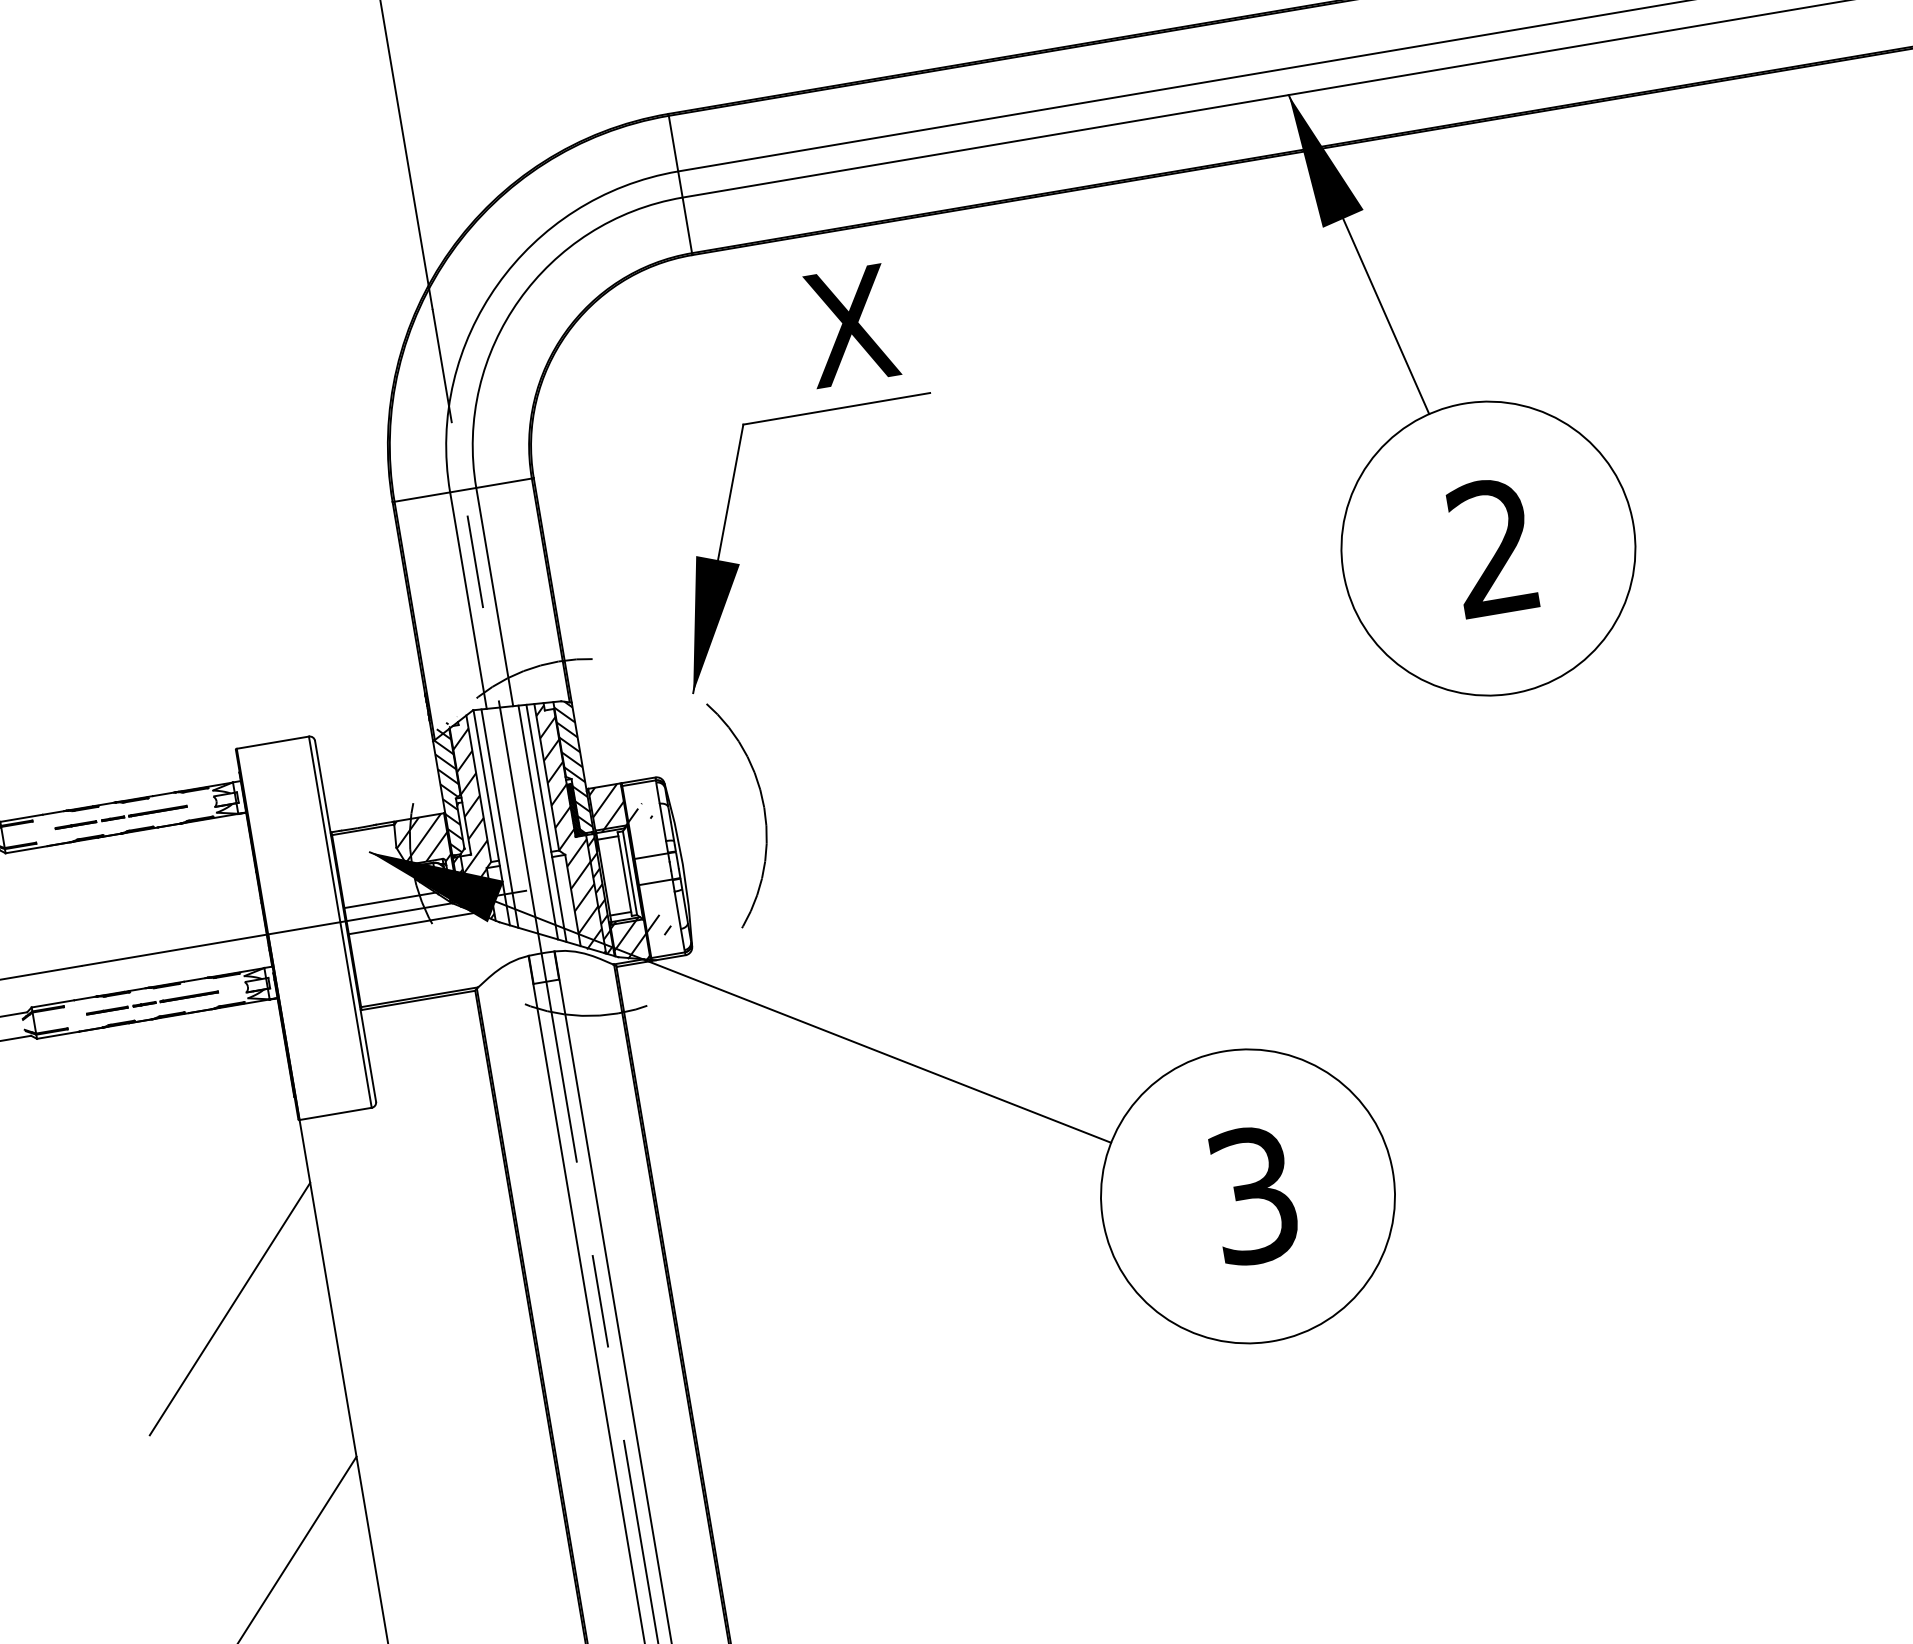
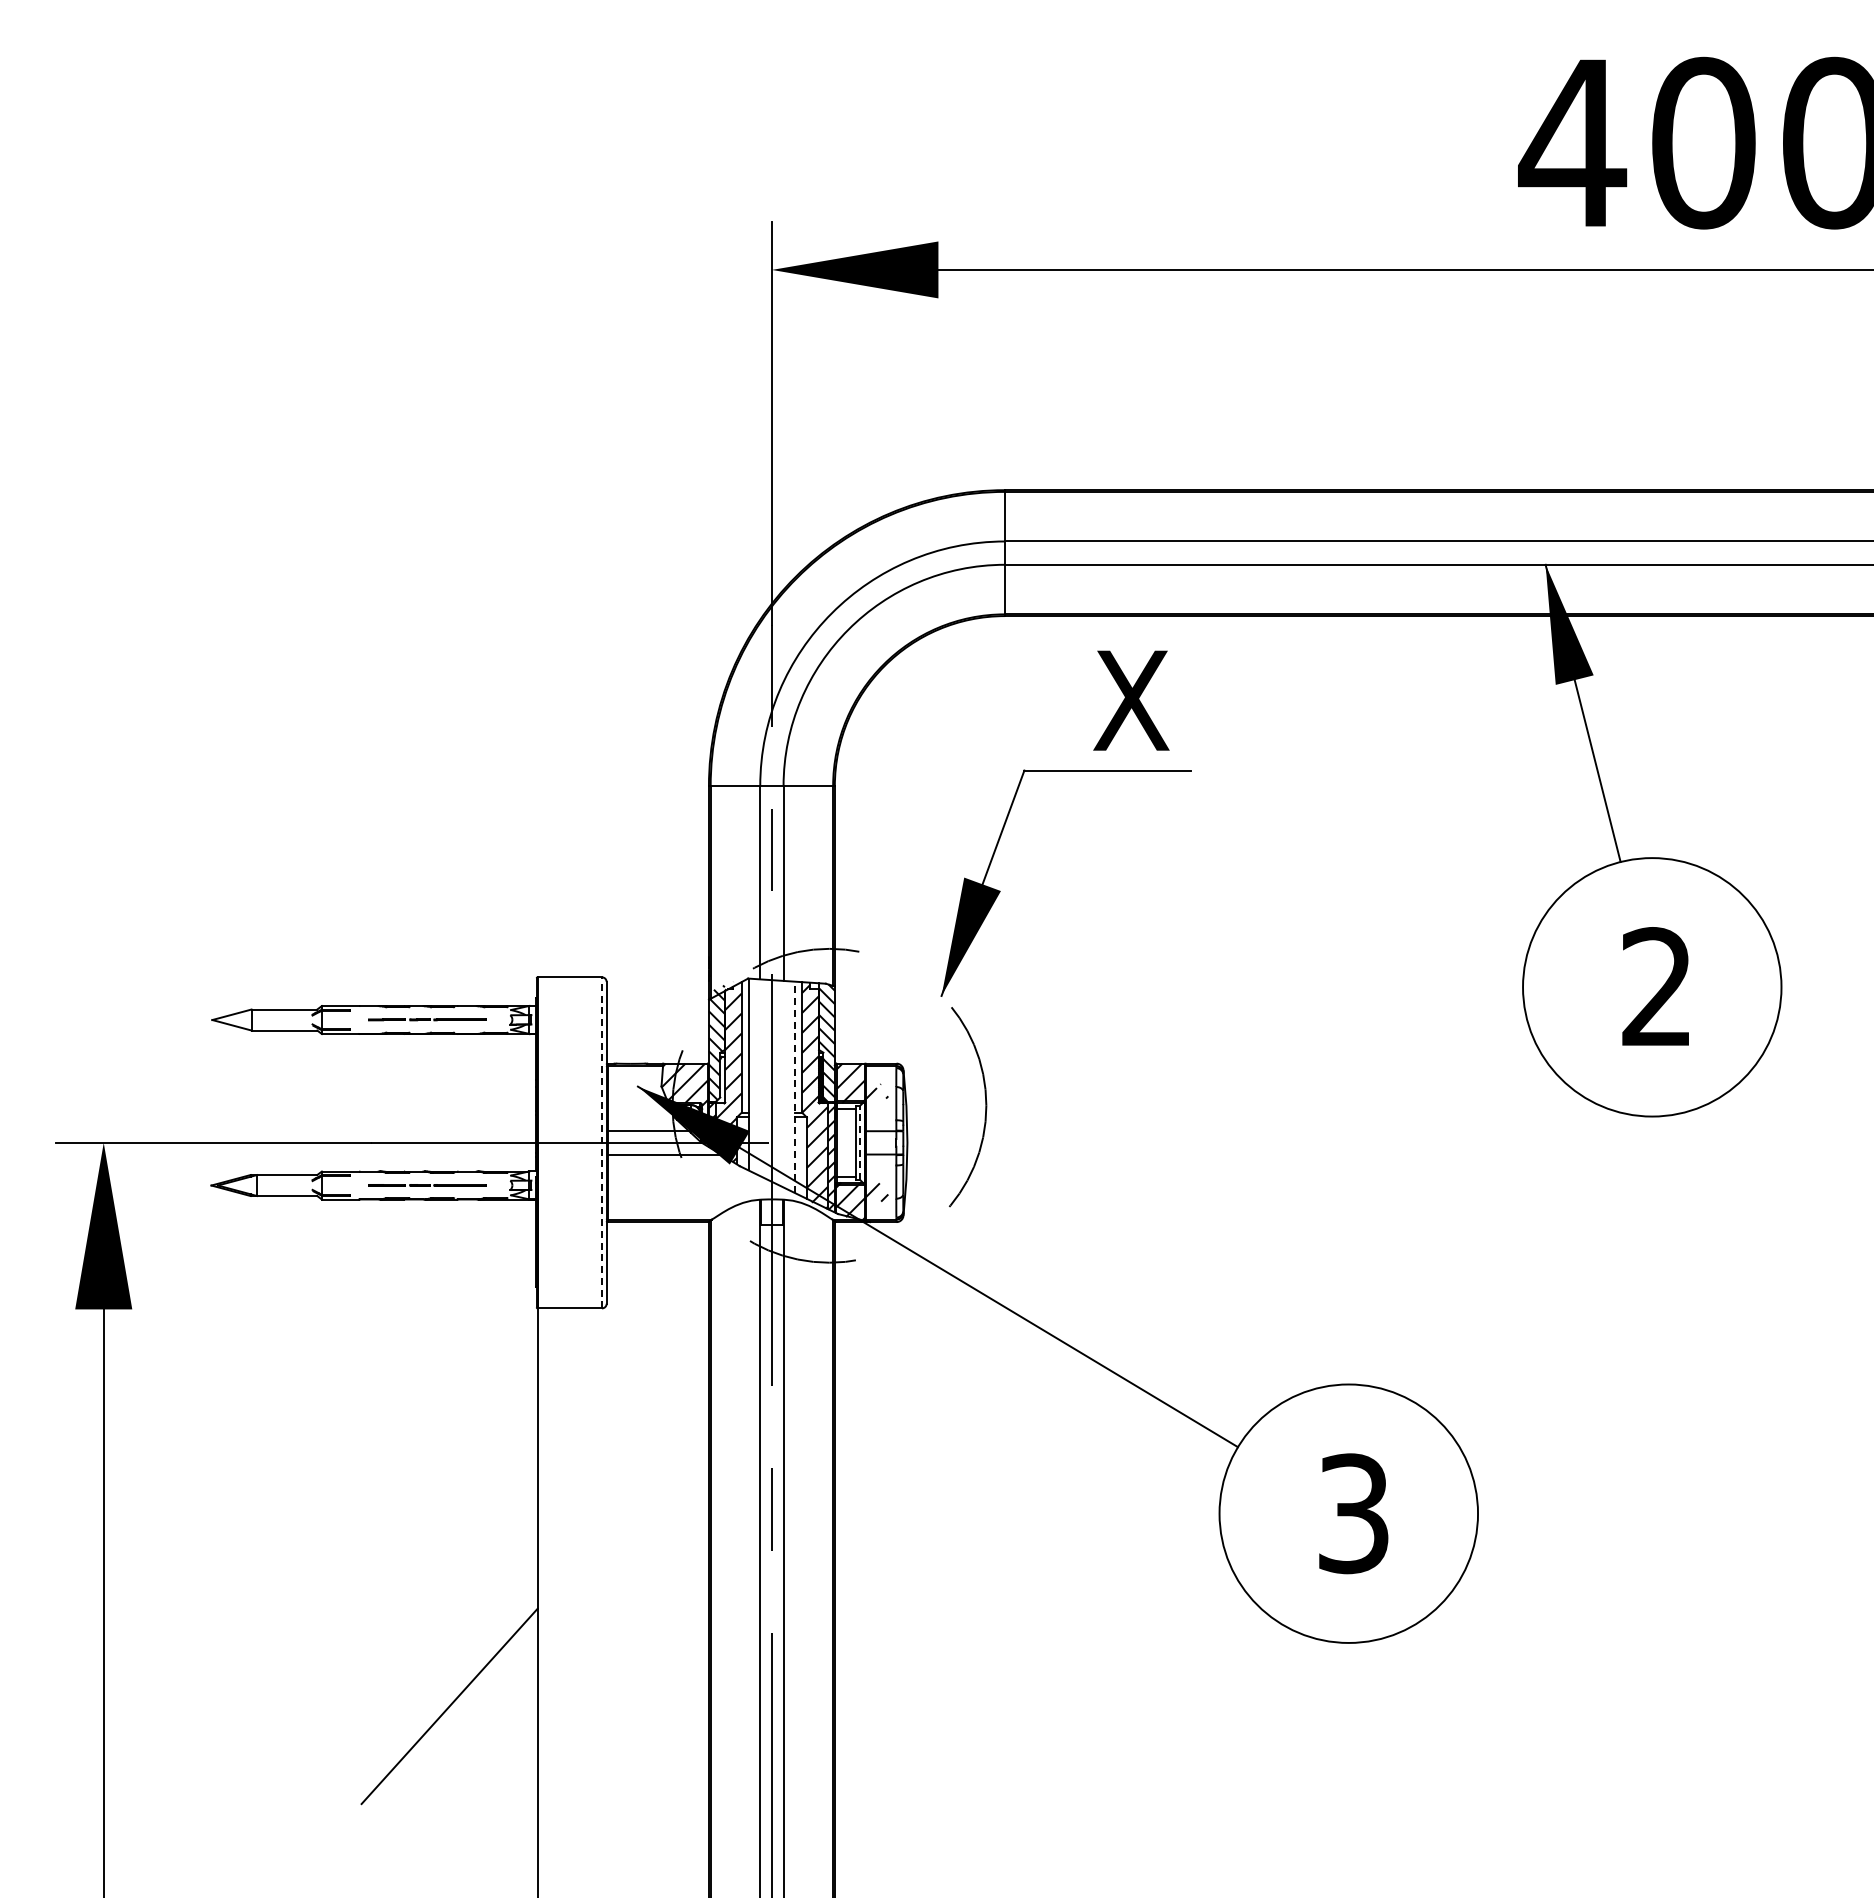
line: (499, 818) -> (755, 1076), removed
line: (538, 822) -> (788, 1085), removed
line: (546, 823) -> (795, 1087), solid -> dashed
line: (630, 872) -> (860, 1142), solid -> dashed
line: (340, 921) -> (602, 1142), solid -> dashed
line: (229, 1308) -> (449, 1461), removed

